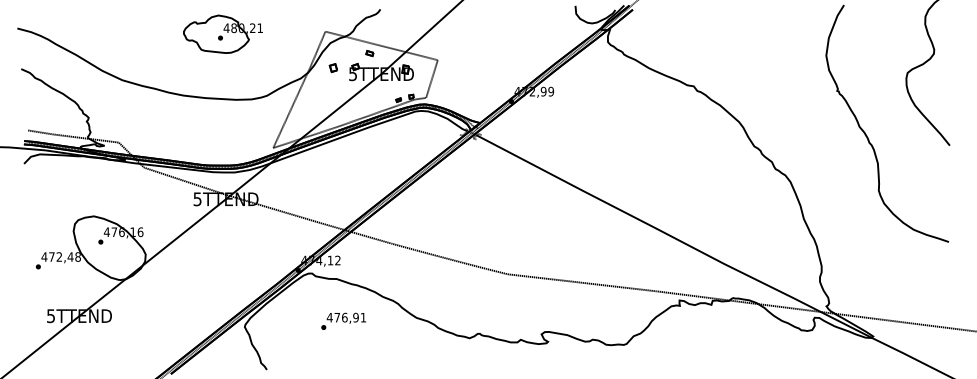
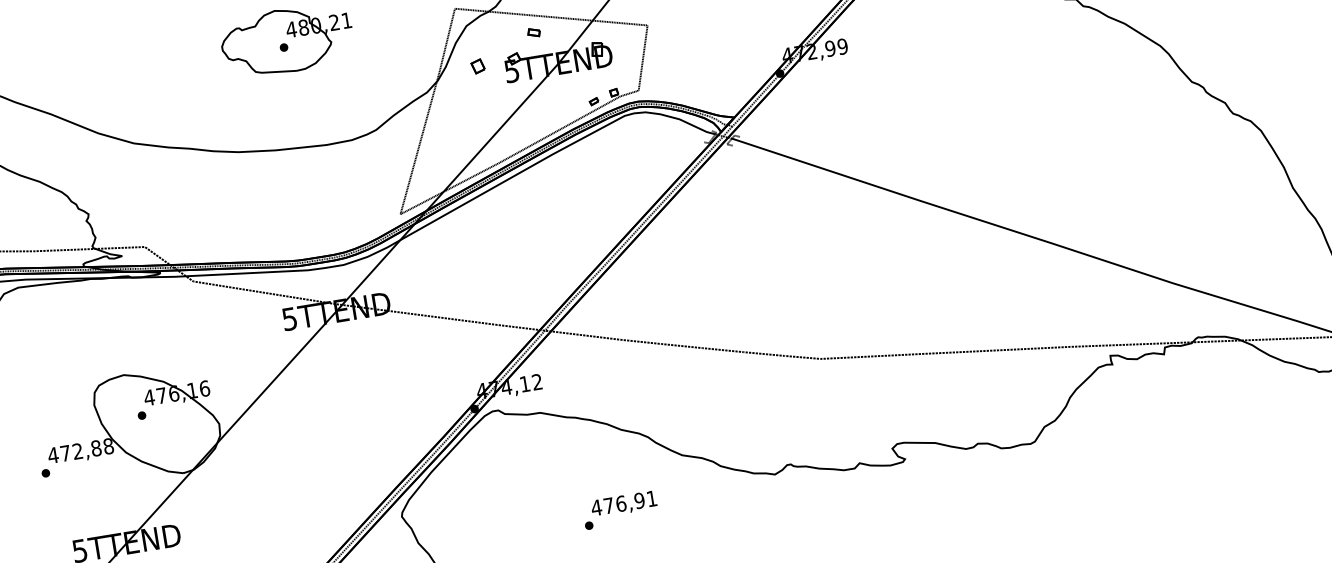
text: (70, 256) -> (95, 447), 472,48 -> 472,88
text: (343, 320) -> (619, 508), moved

